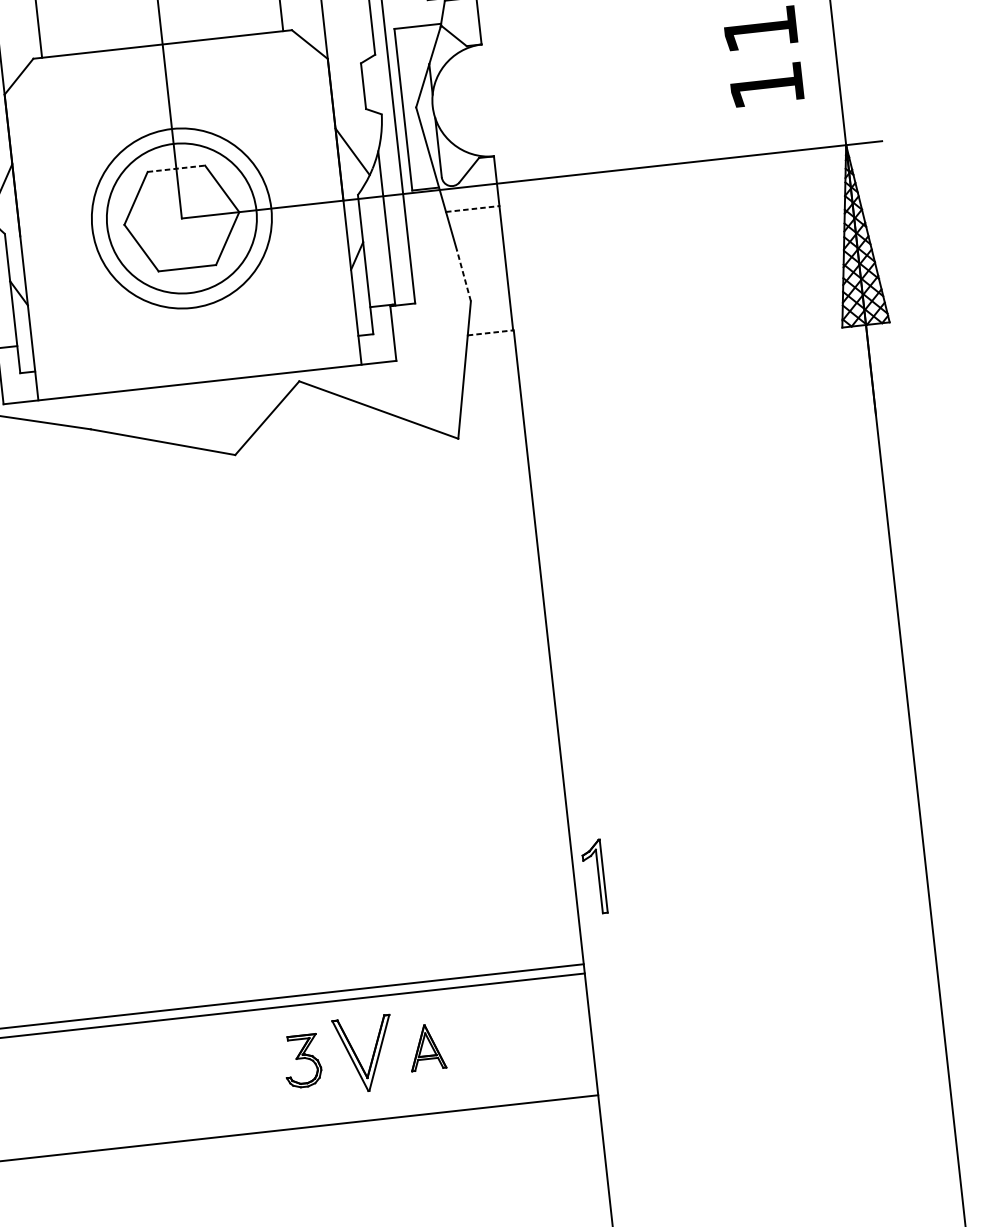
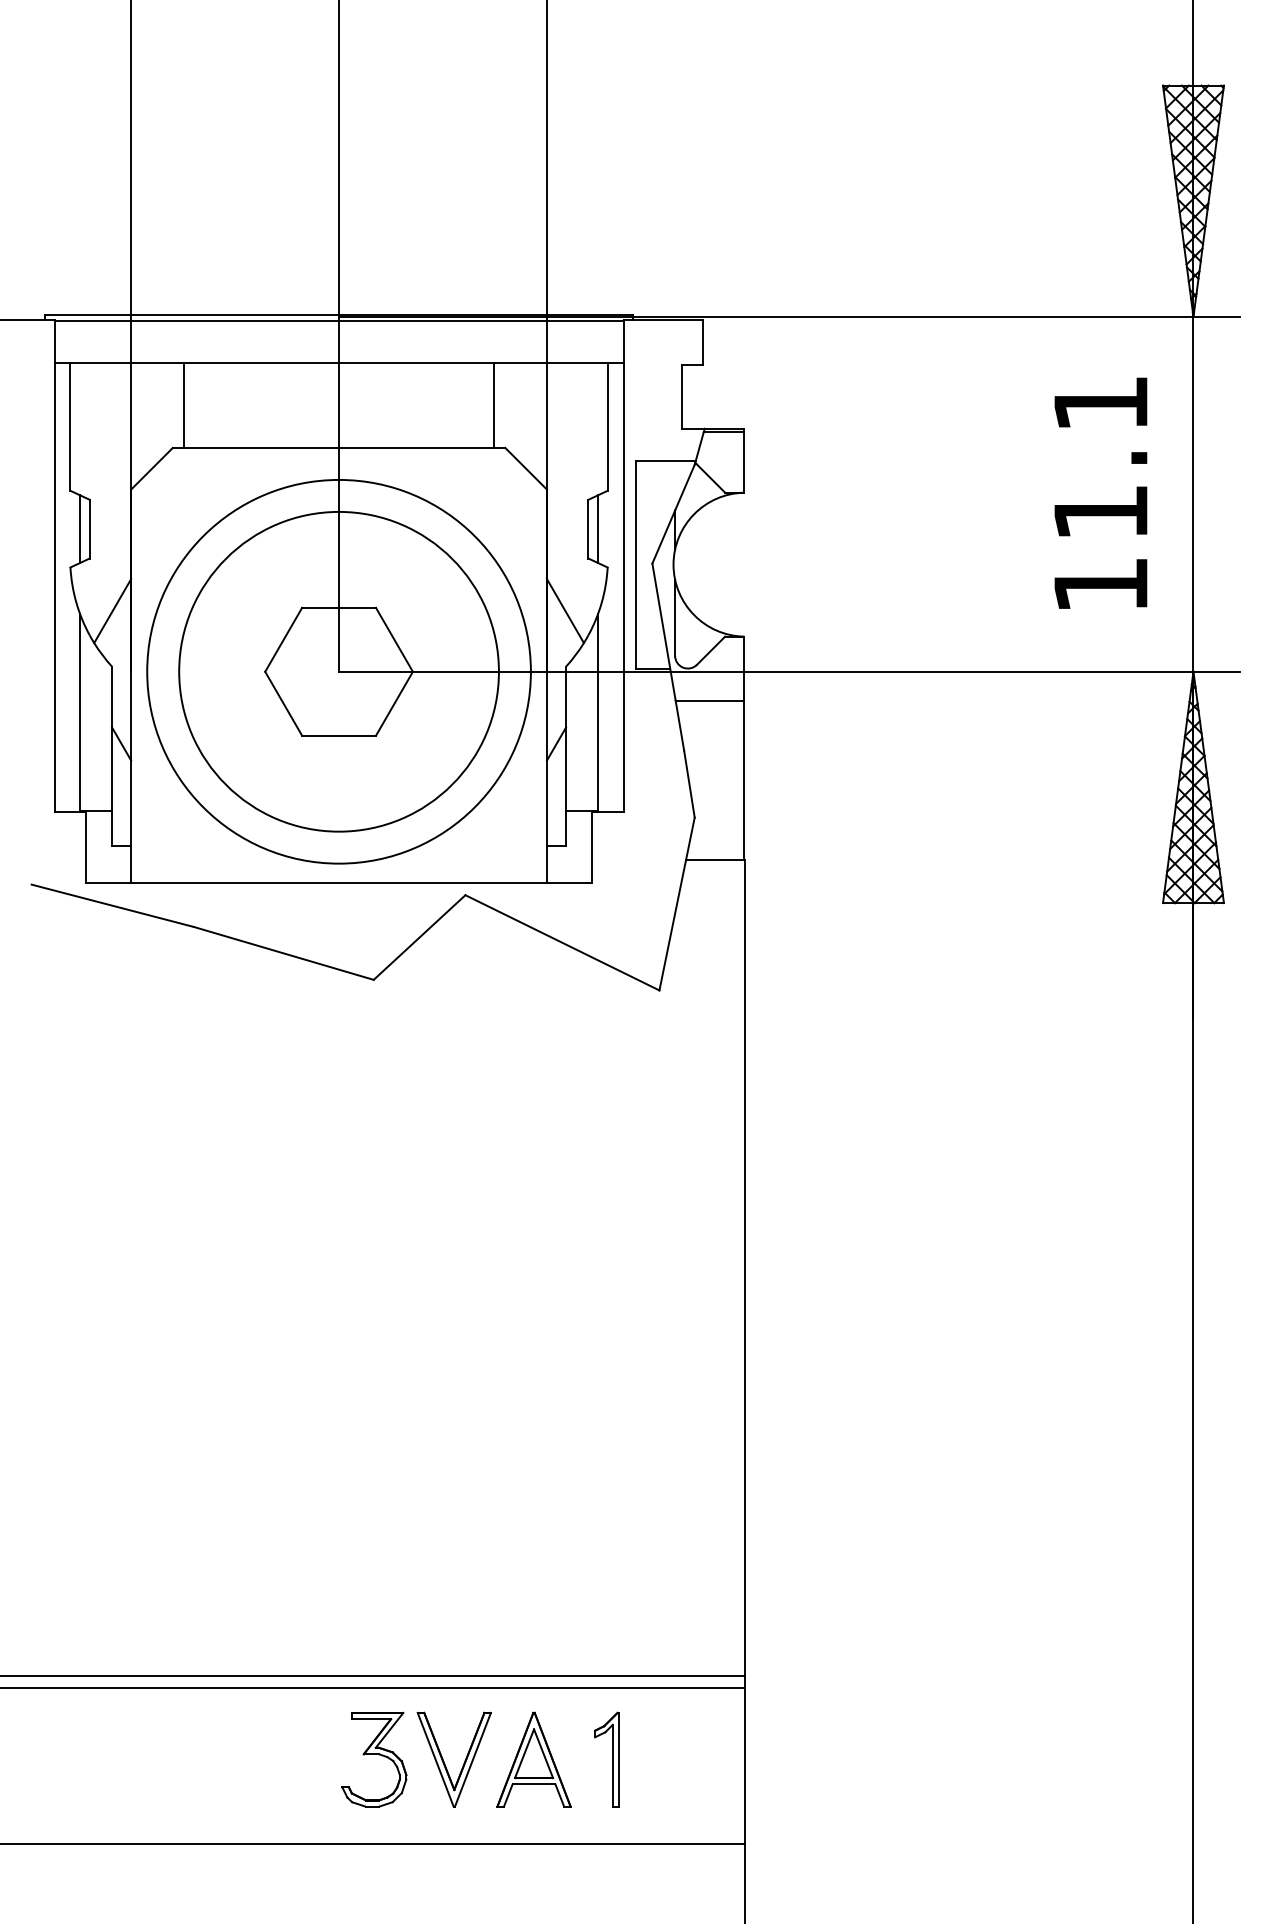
line: (371, 85) -> (598, 529), added
line: (176, 168) -> (339, 607), dashed -> solid
line: (473, 208) -> (710, 700), dashed -> solid
circle: (181, 218) -> (338, 671), size x1.67
circle: (181, 218) -> (338, 671), size x1.67
line: (464, 276) -> (689, 784), dashed -> solid
line: (490, 332) -> (715, 860), dashed -> solid
part: (594, 877) -> (606, 1759), moved
part: (426, 1047) -> (533, 1759), size x1.67
part: (302, 1061) -> (374, 1759), size x1.43

